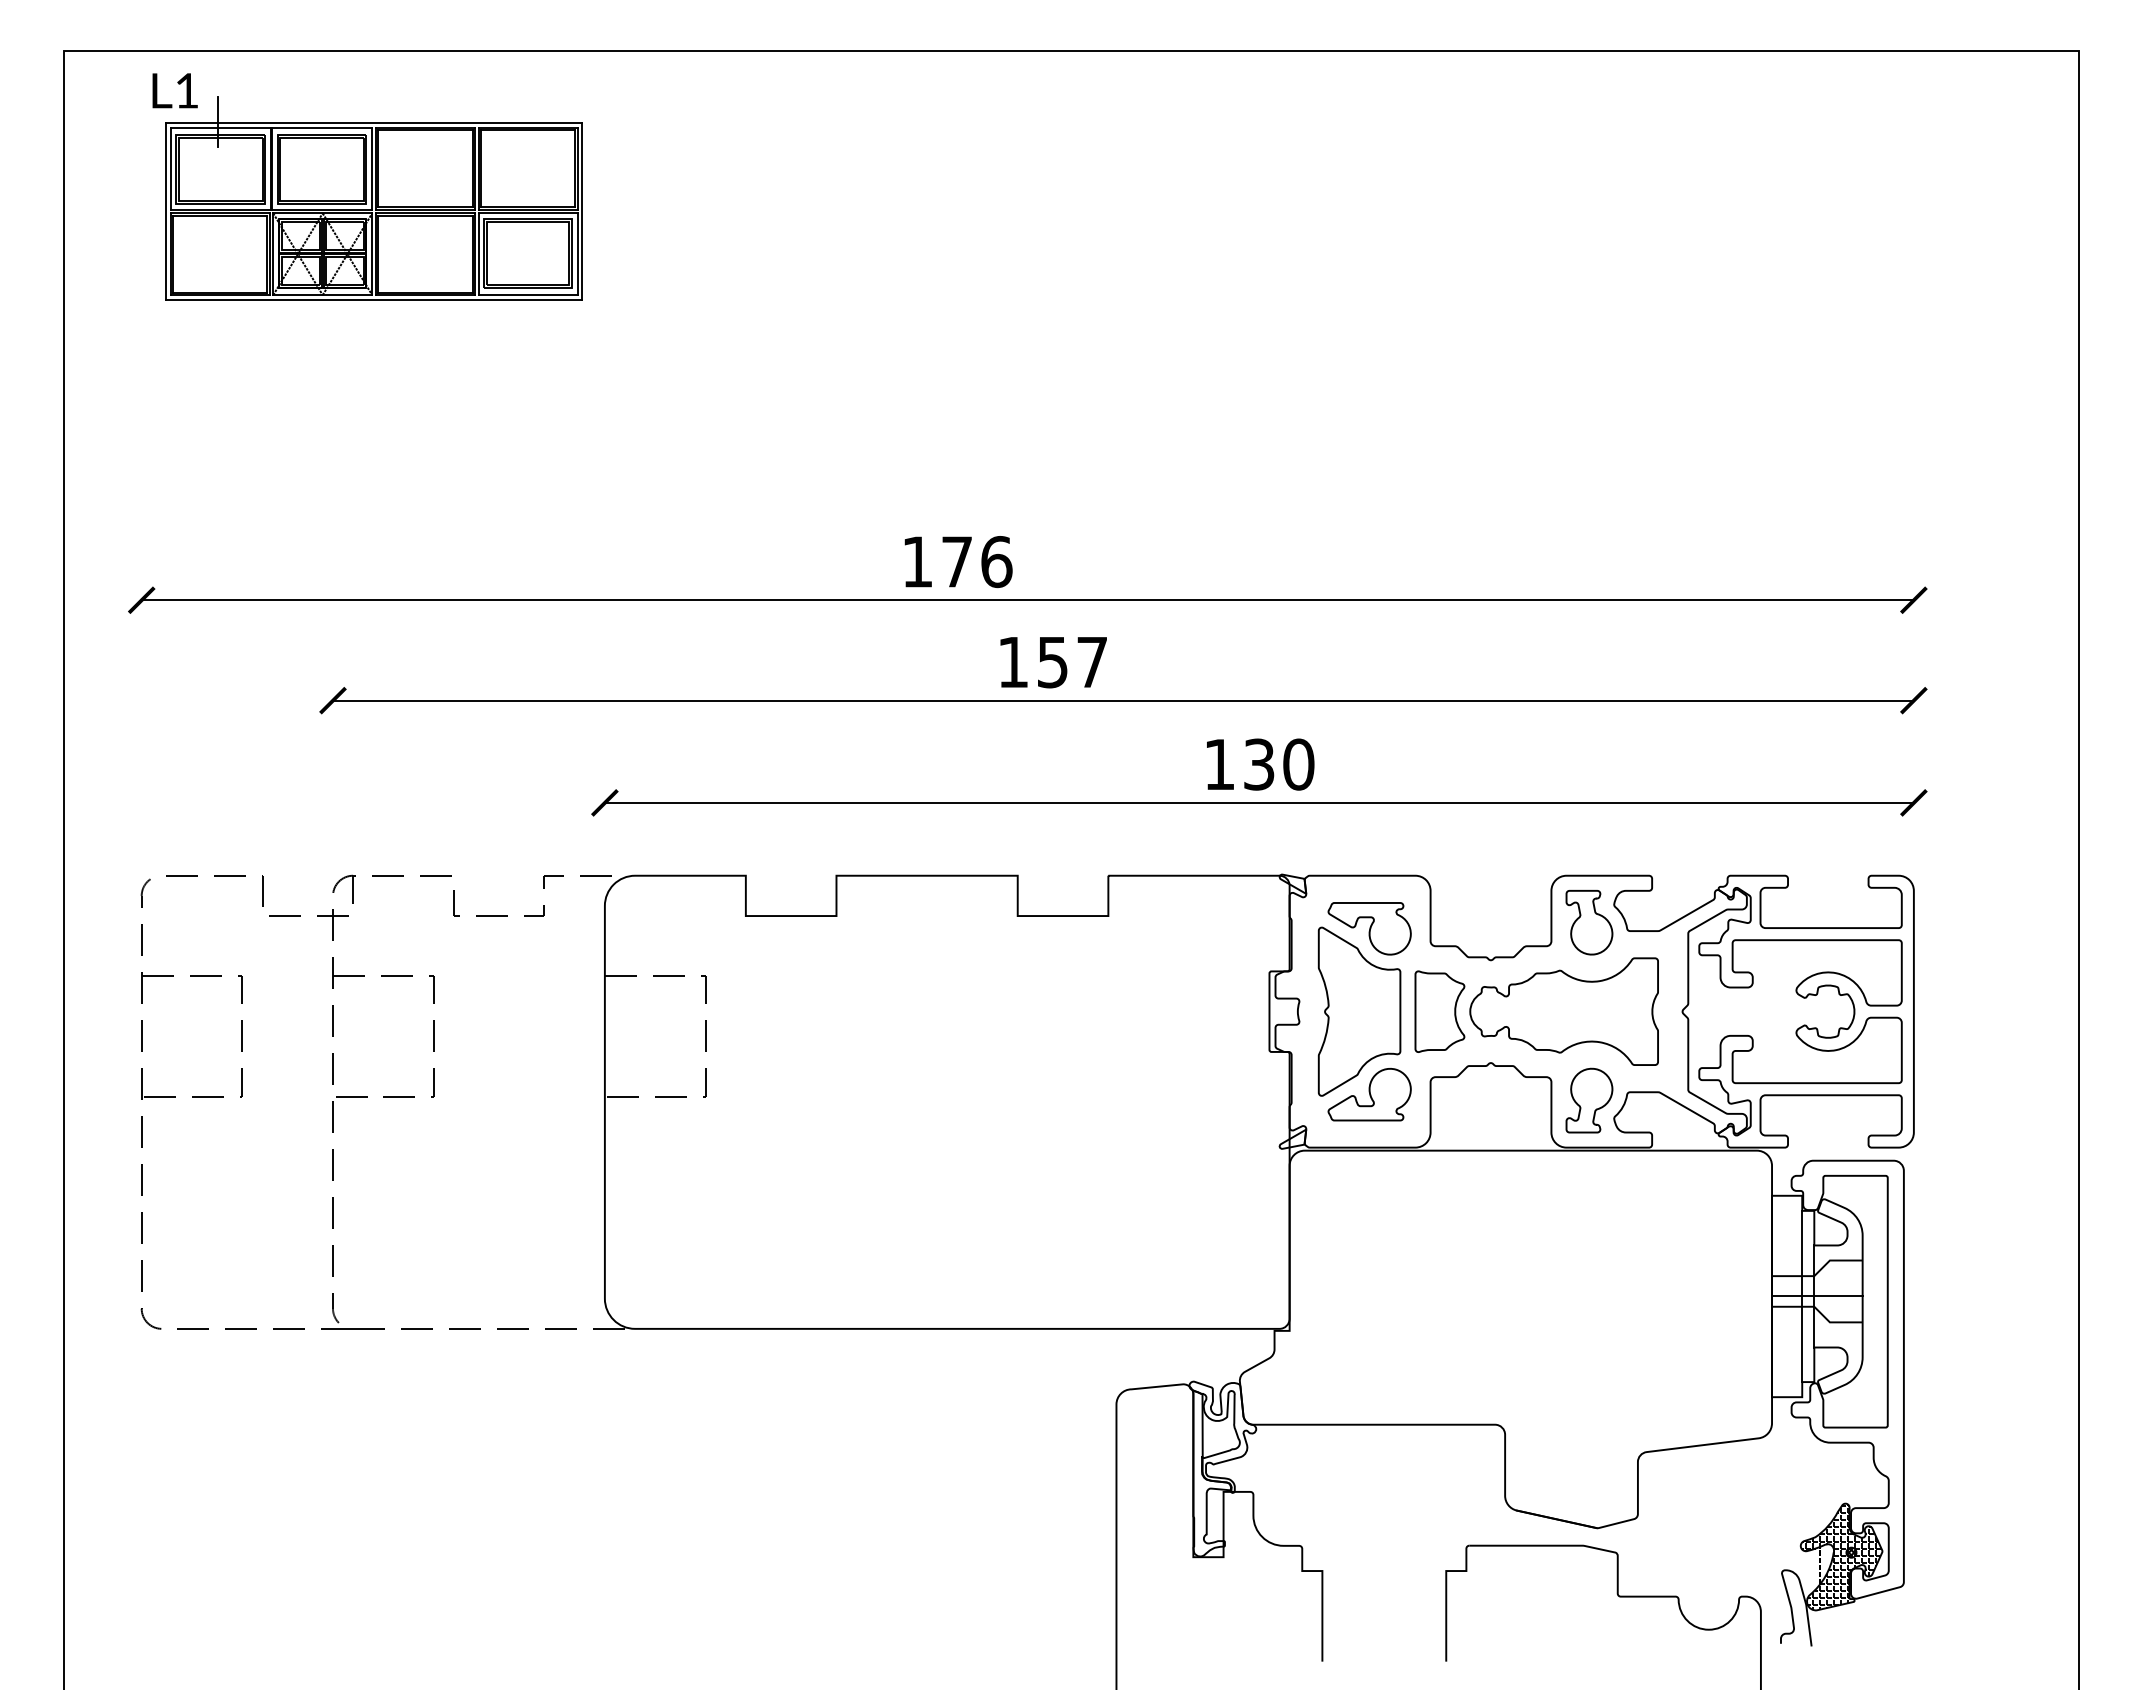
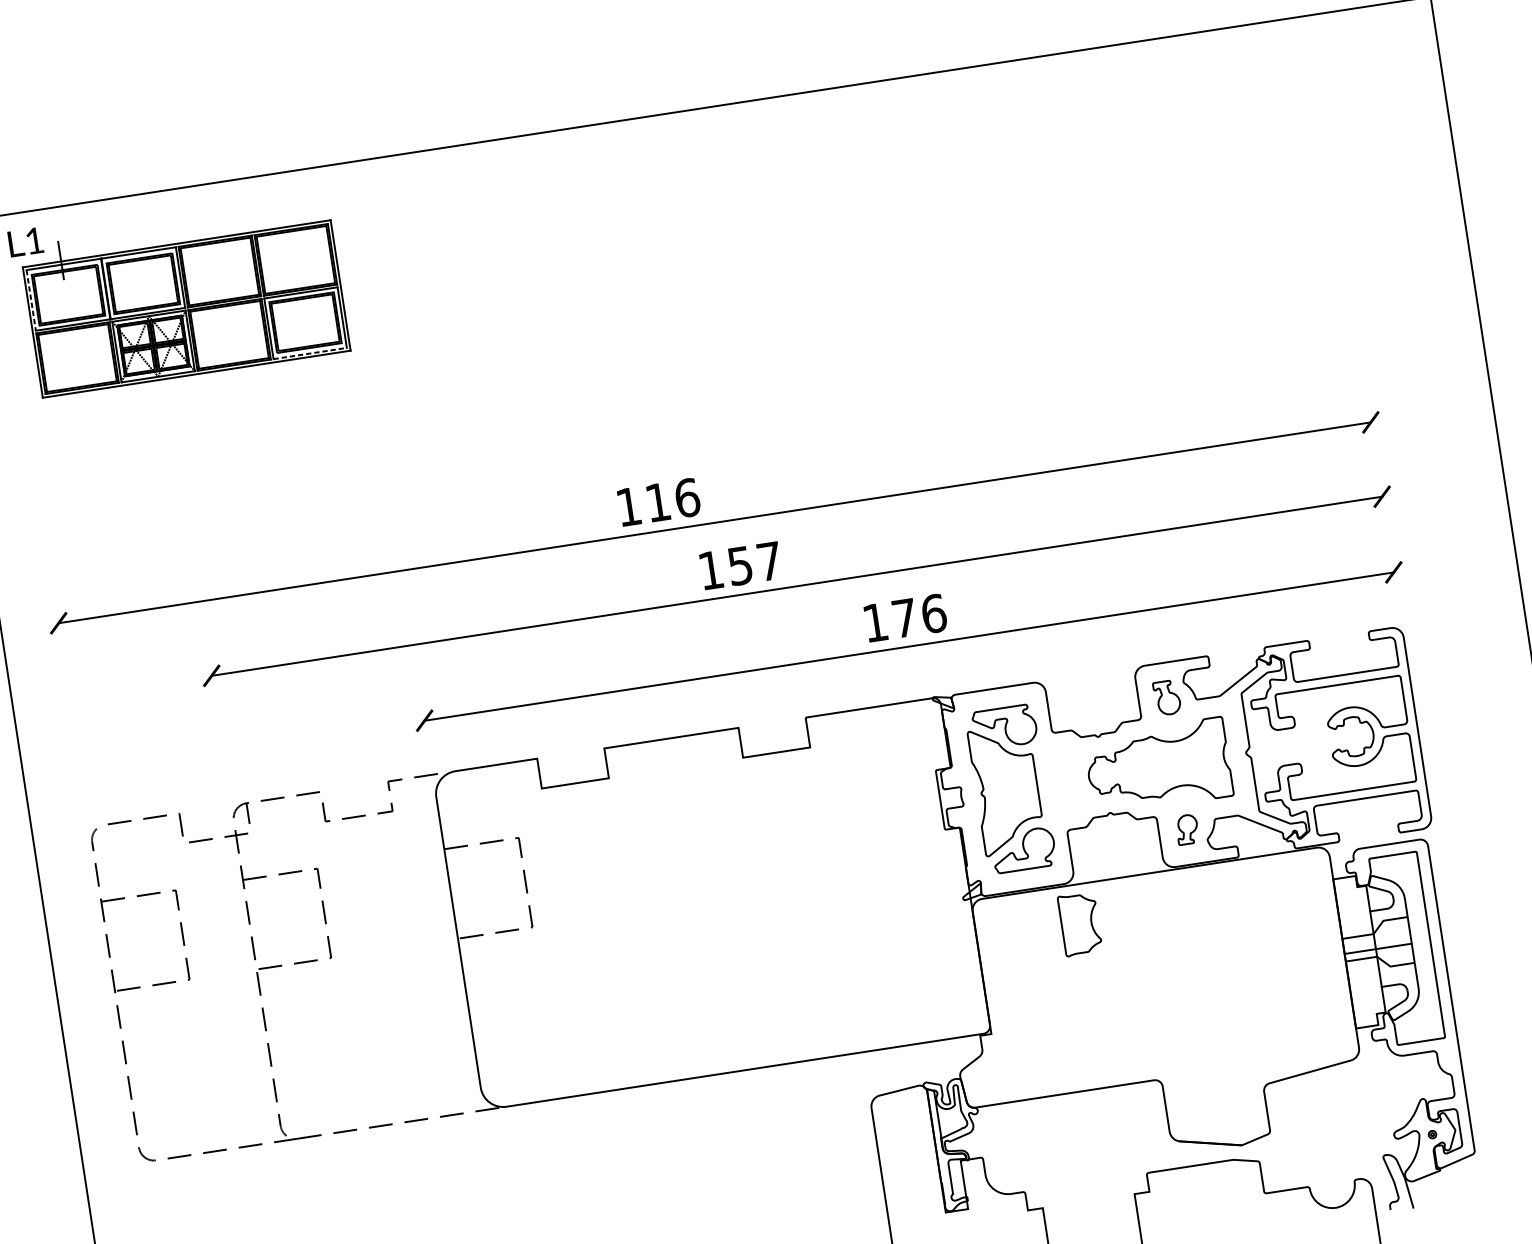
line: (170, 168) -> (31, 300), solid -> dashed
line: (528, 295) -> (310, 353), solid -> dashed
text: (956, 561) -> (657, 502), 176 -> 116
text: (1279, 764) -> (919, 615), 130 -> 176
part: (1589, 922) -> (1167, 697), size x0.7
curve: (1454, 1011) -> (1090, 922), moved
part: (1589, 1100) -> (1187, 829), size x0.6
line: (1802, 1296) -> (1367, 950), removed
hatch: (1841, 1556) -> (1425, 1138), removed

